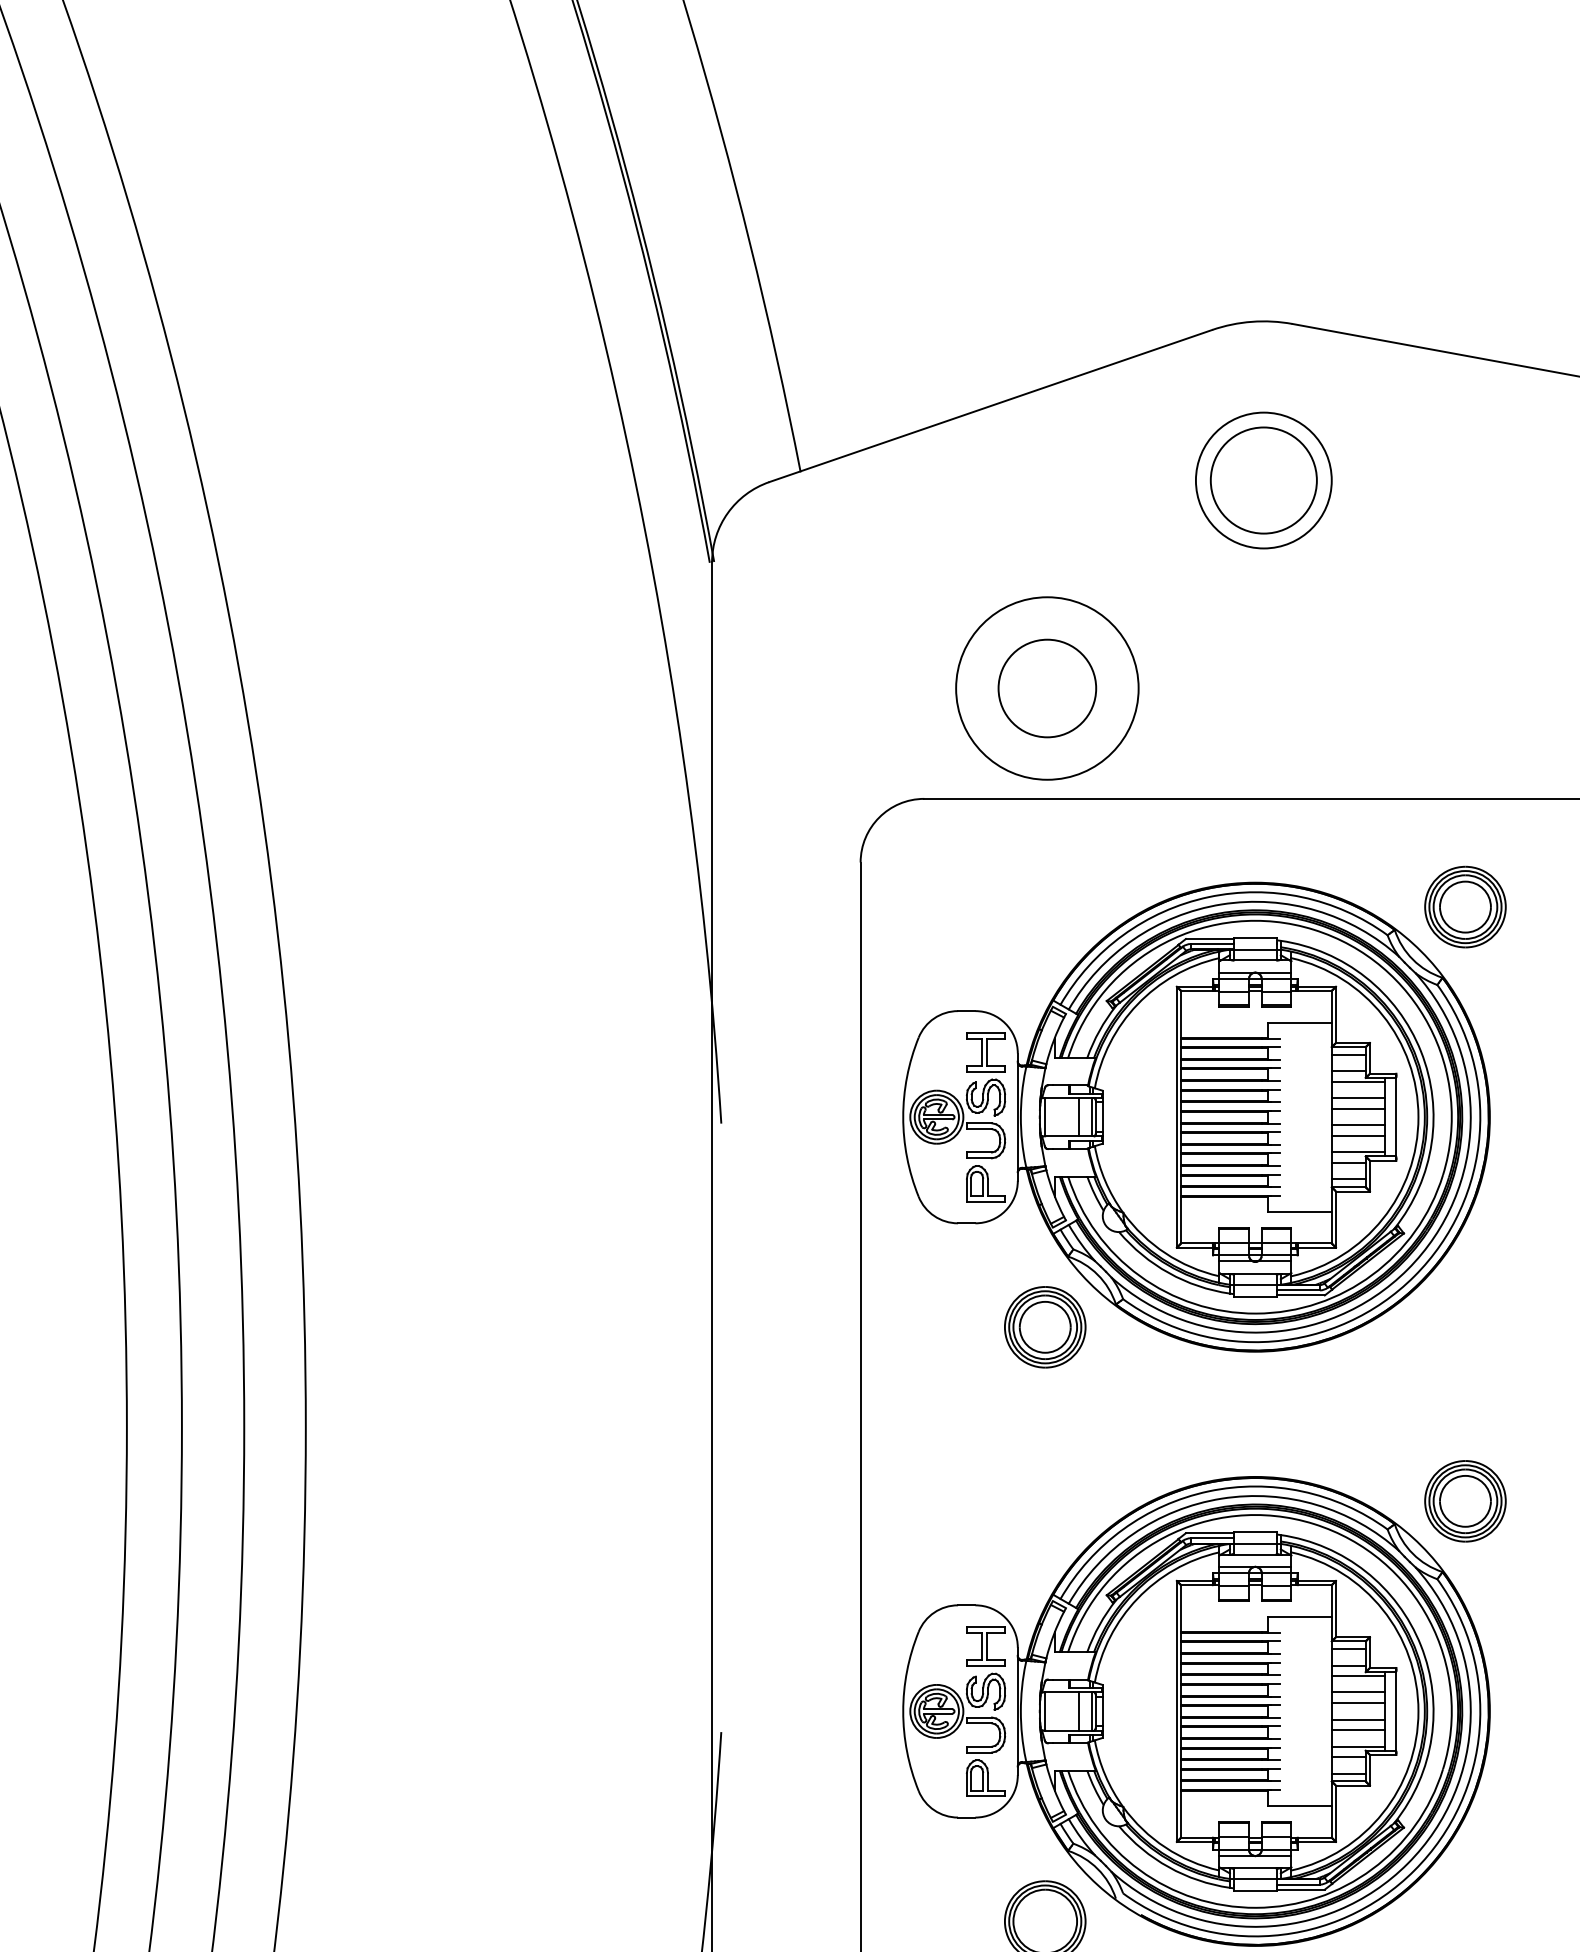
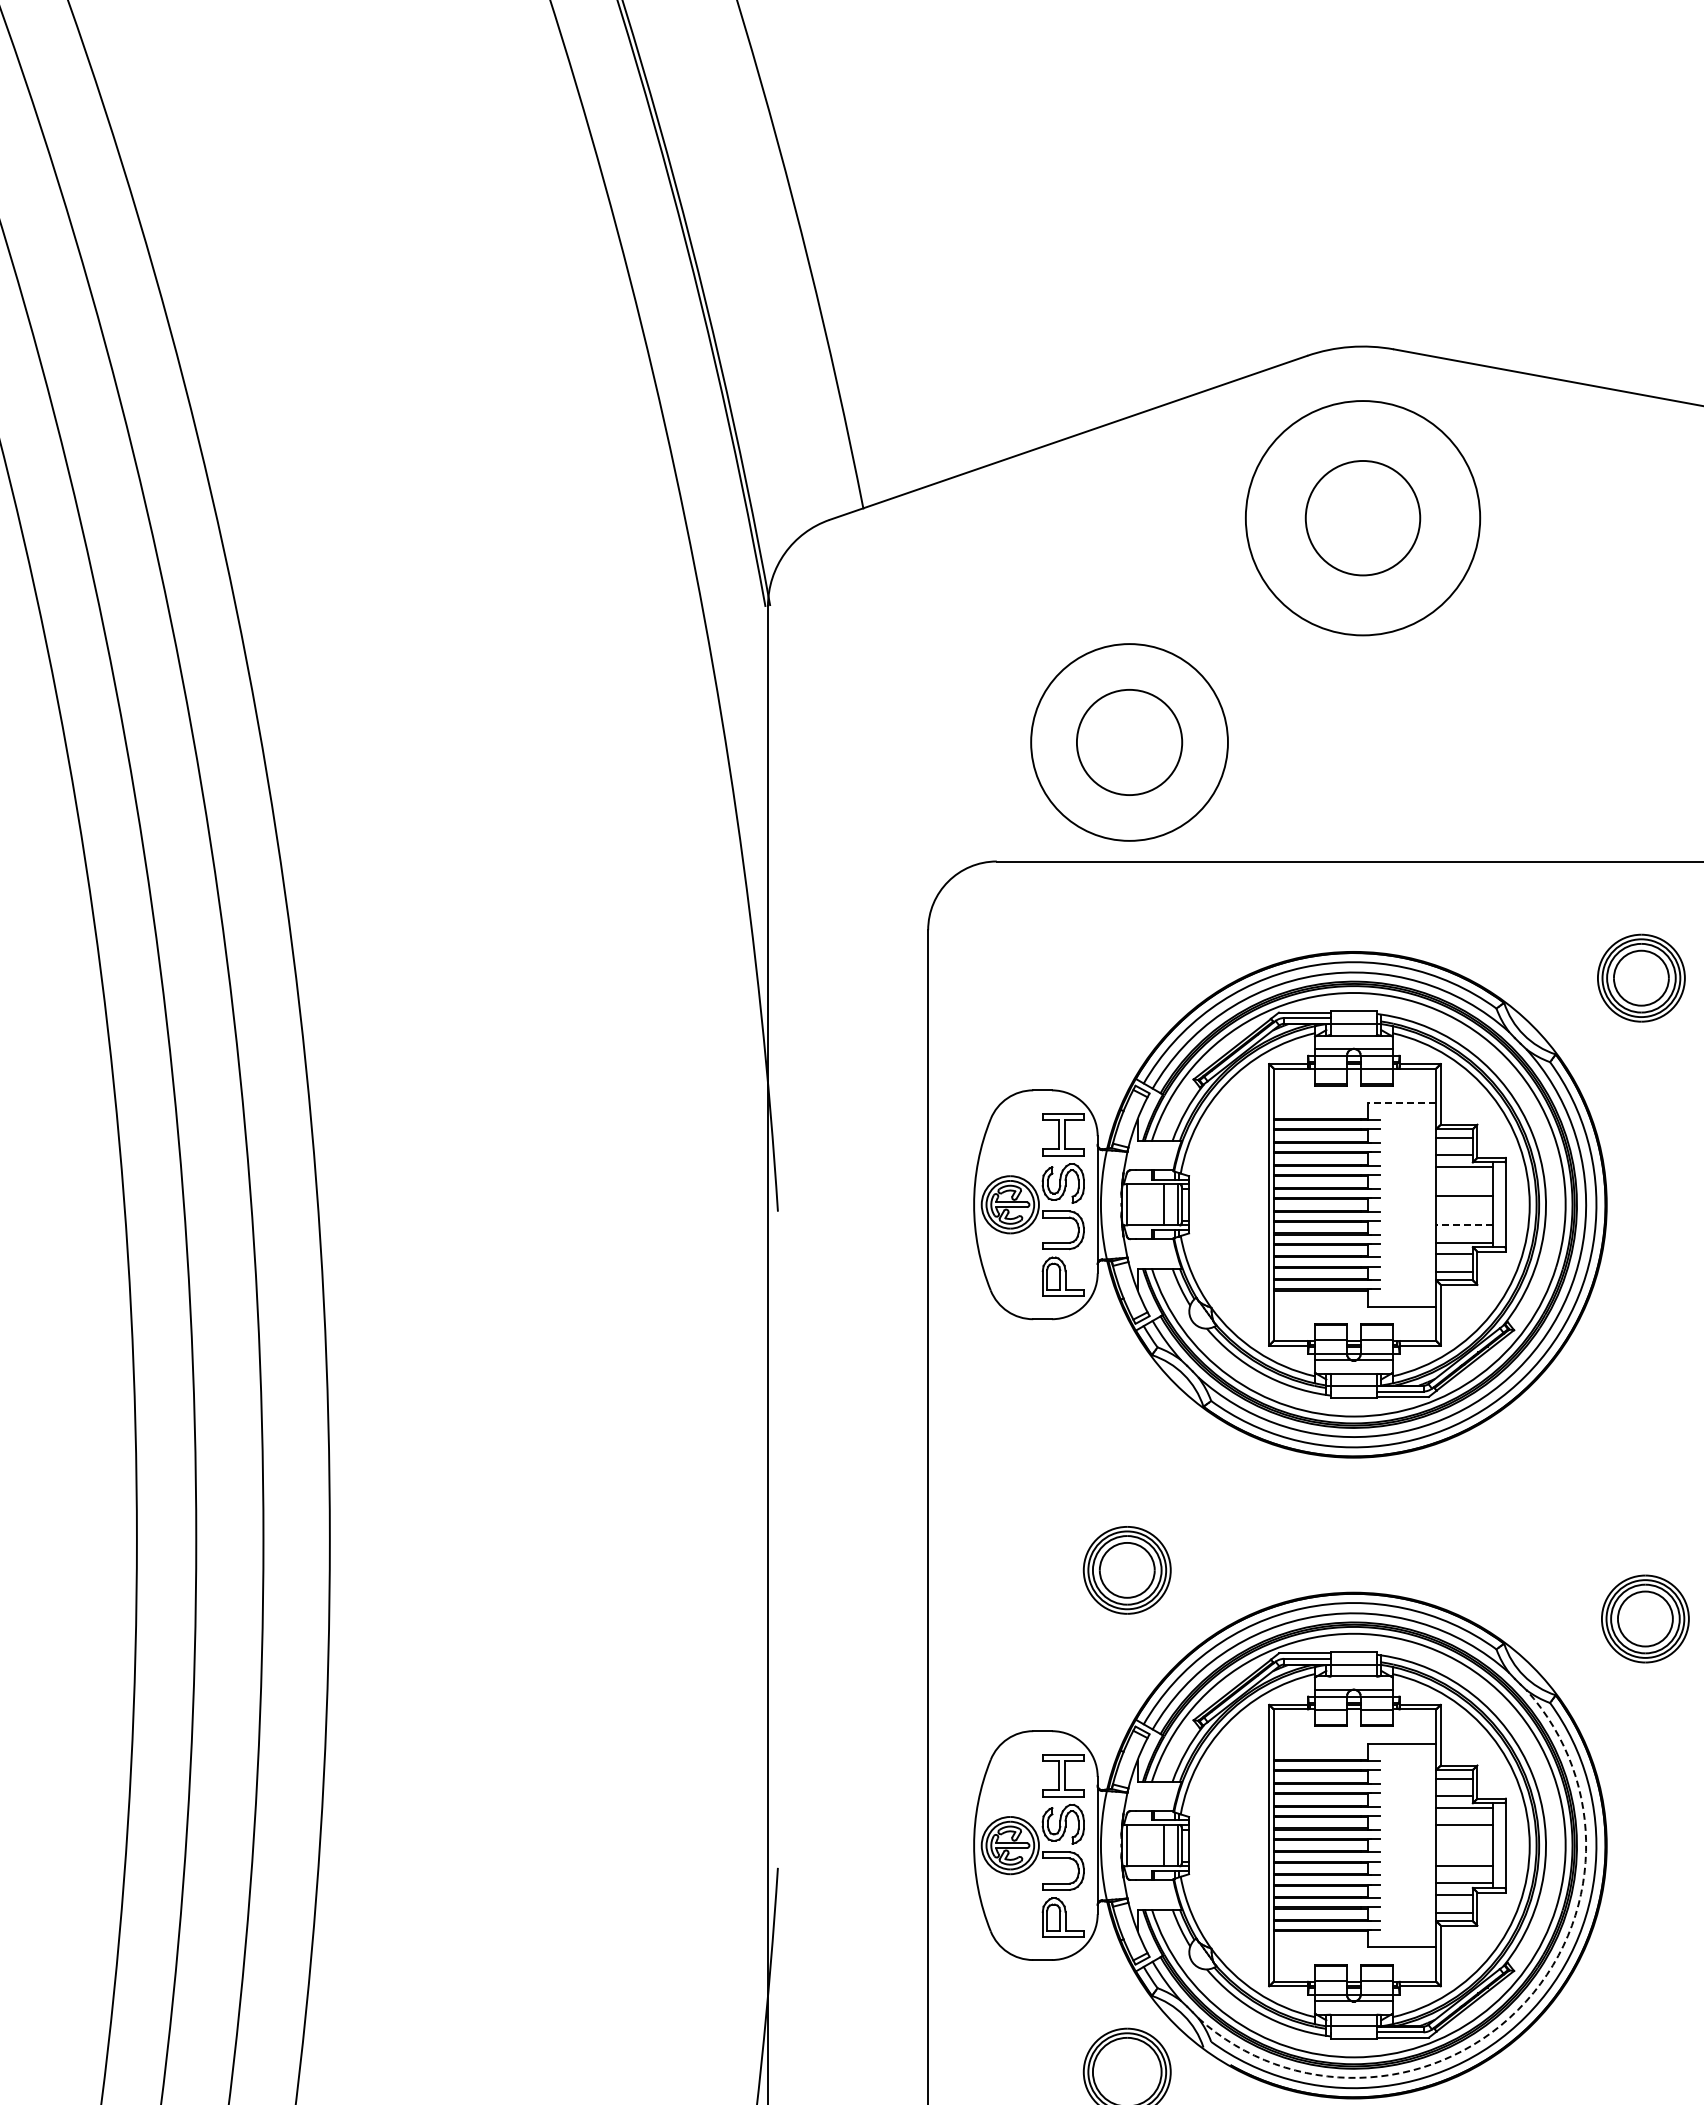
circle: (1263, 479) -> (1362, 517), size x1.6
part: (1465, 906) -> (1641, 977), moved
line: (1299, 1022) -> (1401, 1102), solid -> dashed
line: (1357, 1098) -> (1464, 1184), removed
line: (1357, 1125) -> (1464, 1213), removed
line: (1357, 1136) -> (1464, 1225), solid -> dashed
part: (1044, 1327) -> (1126, 1570), moved
part: (1465, 1500) -> (1645, 1618), moved
line: (1357, 1703) -> (1464, 1836), removed
line: (1357, 1719) -> (1464, 1854), removed
arc: (1408, 1863) -> (1518, 2009), solid -> dashed

